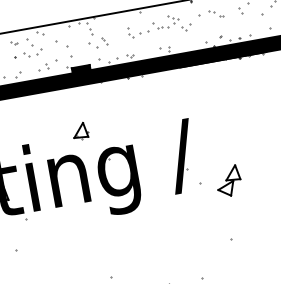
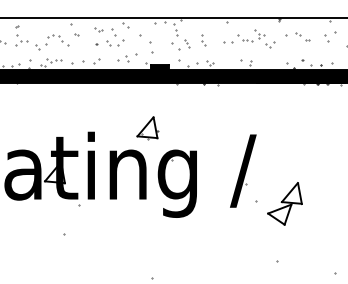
part: (130, 32) -> (203, 40), moved
part: (80, 131) -> (147, 128), size x1.43
part: (228, 180) -> (284, 203), size x1.43

